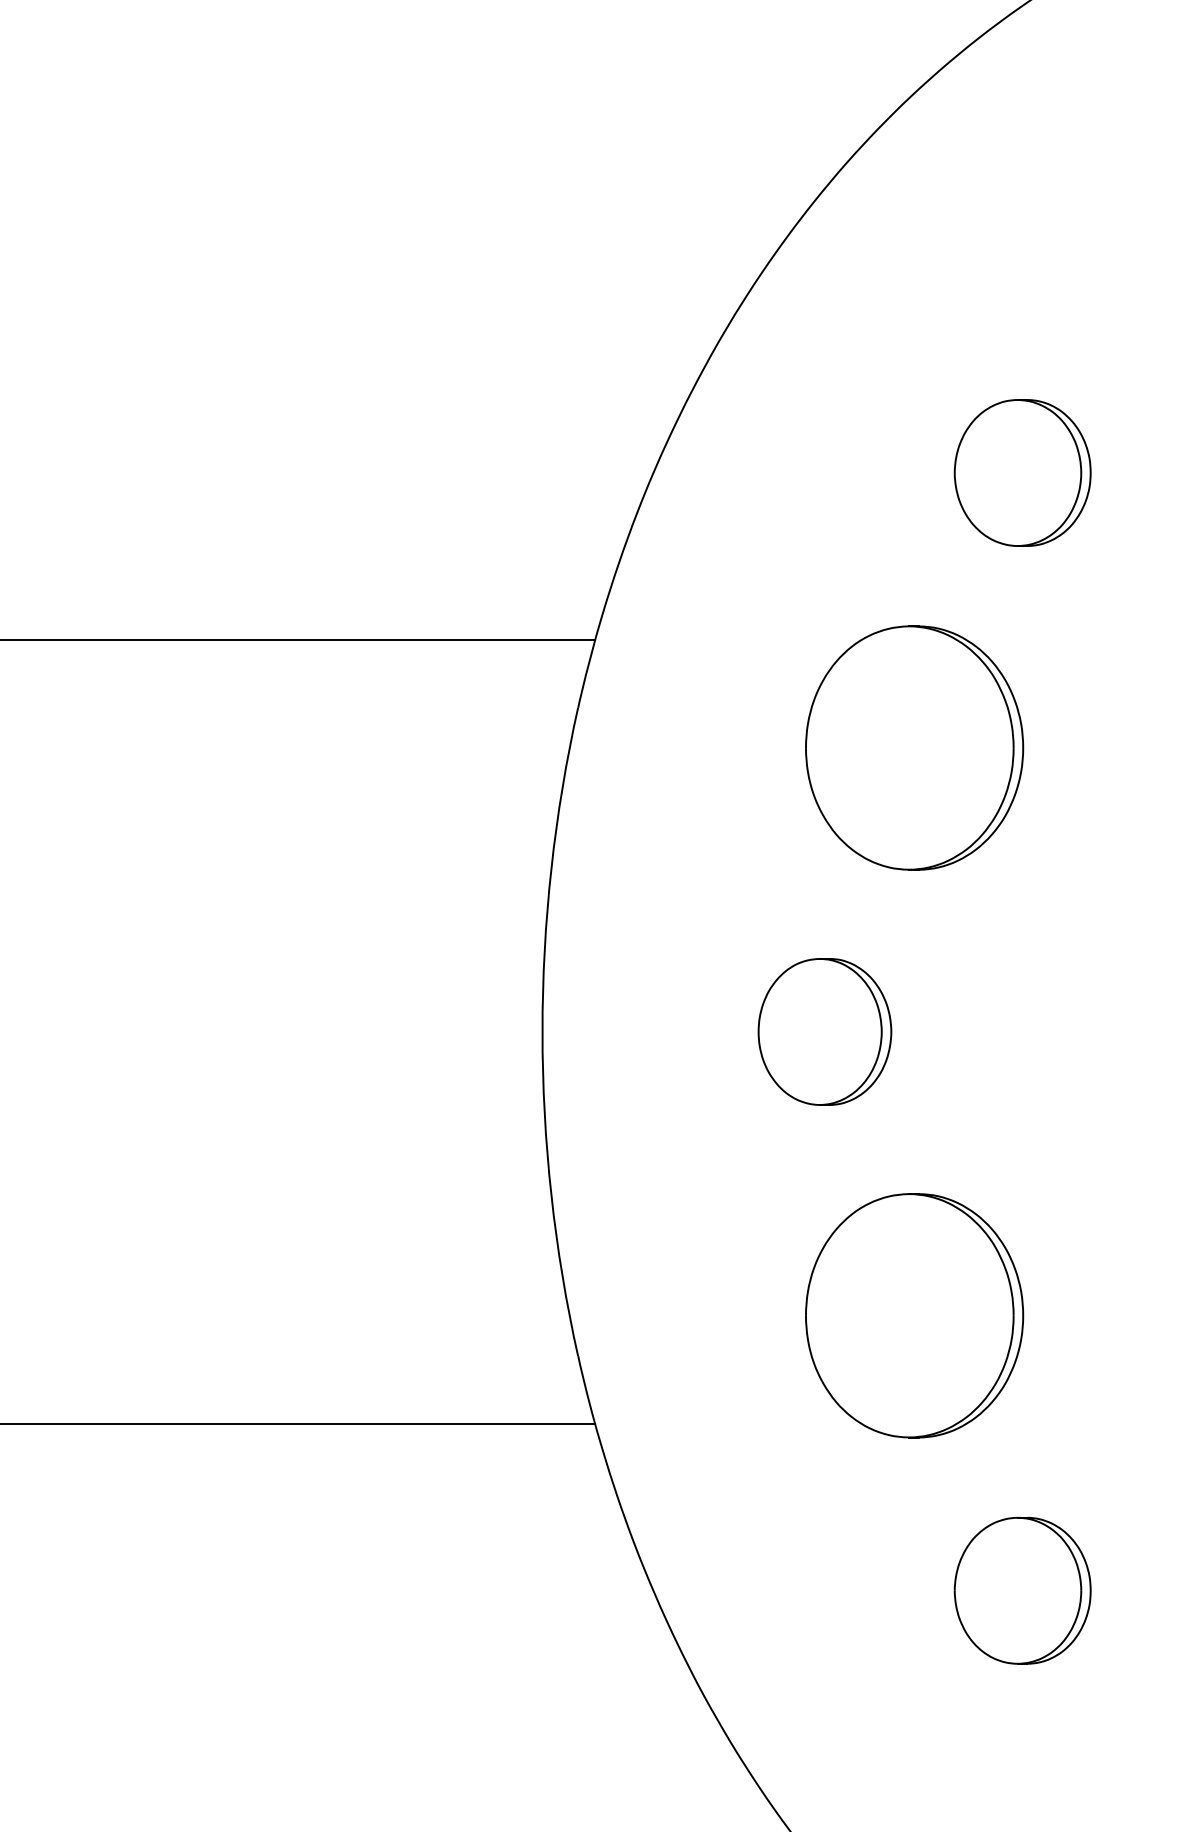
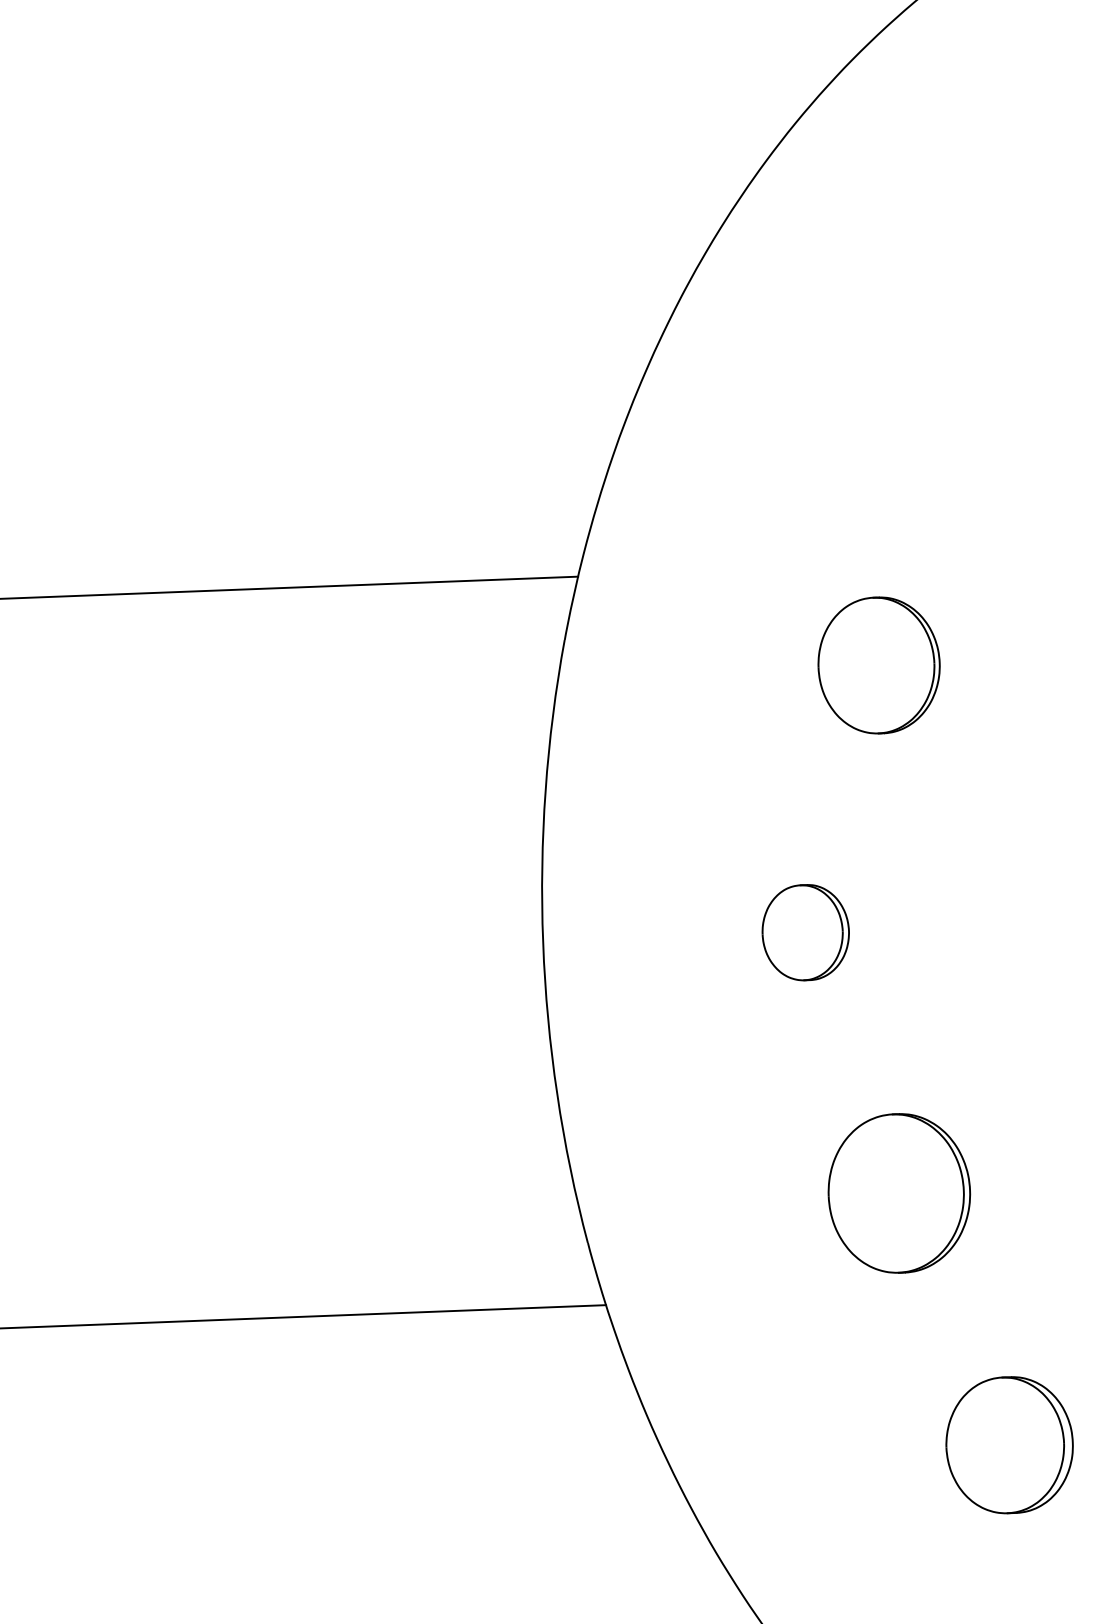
part: (1022, 472) -> (969, 405), removed
part: (914, 747) -> (878, 664), size x0.6
part: (824, 1031) -> (805, 932), size x0.7
part: (914, 1315) -> (899, 1193), size x0.7

